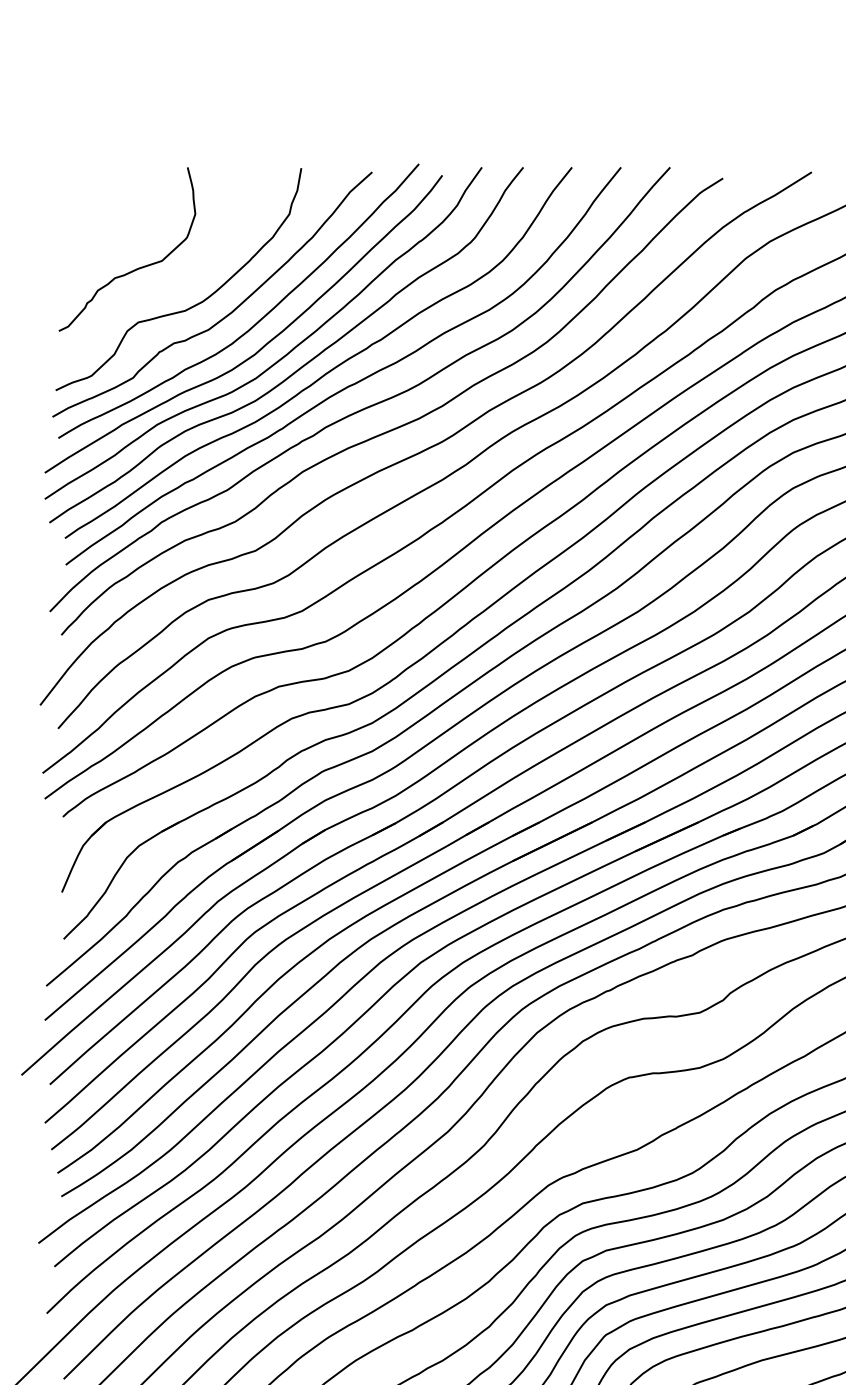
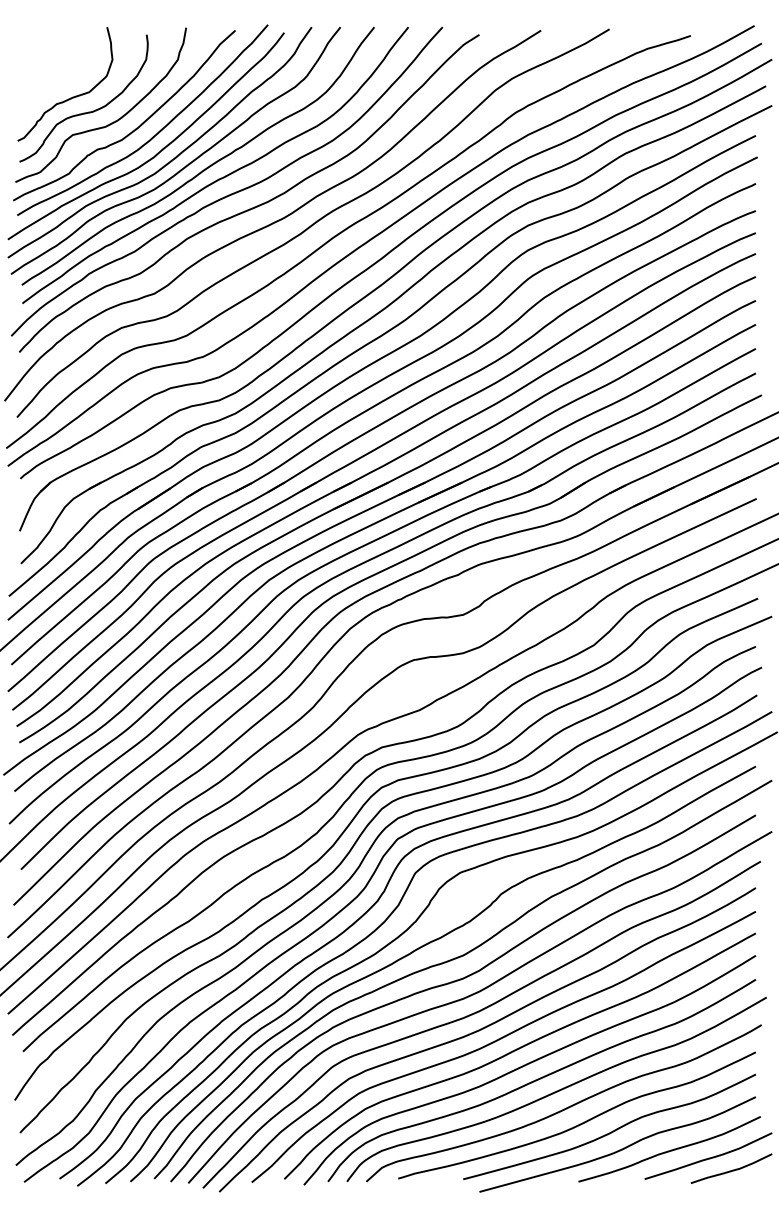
curve: (160, 288) -> (88, 111), added

